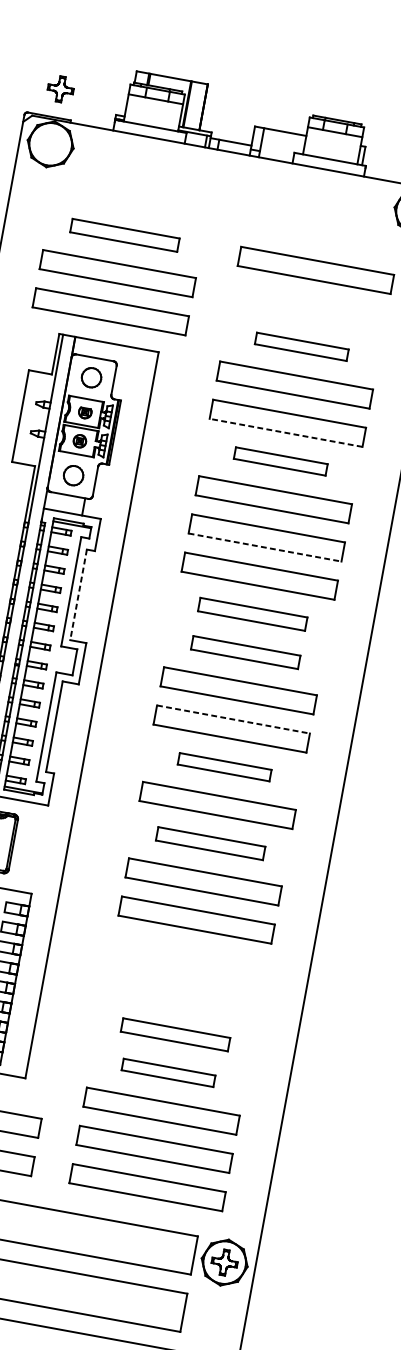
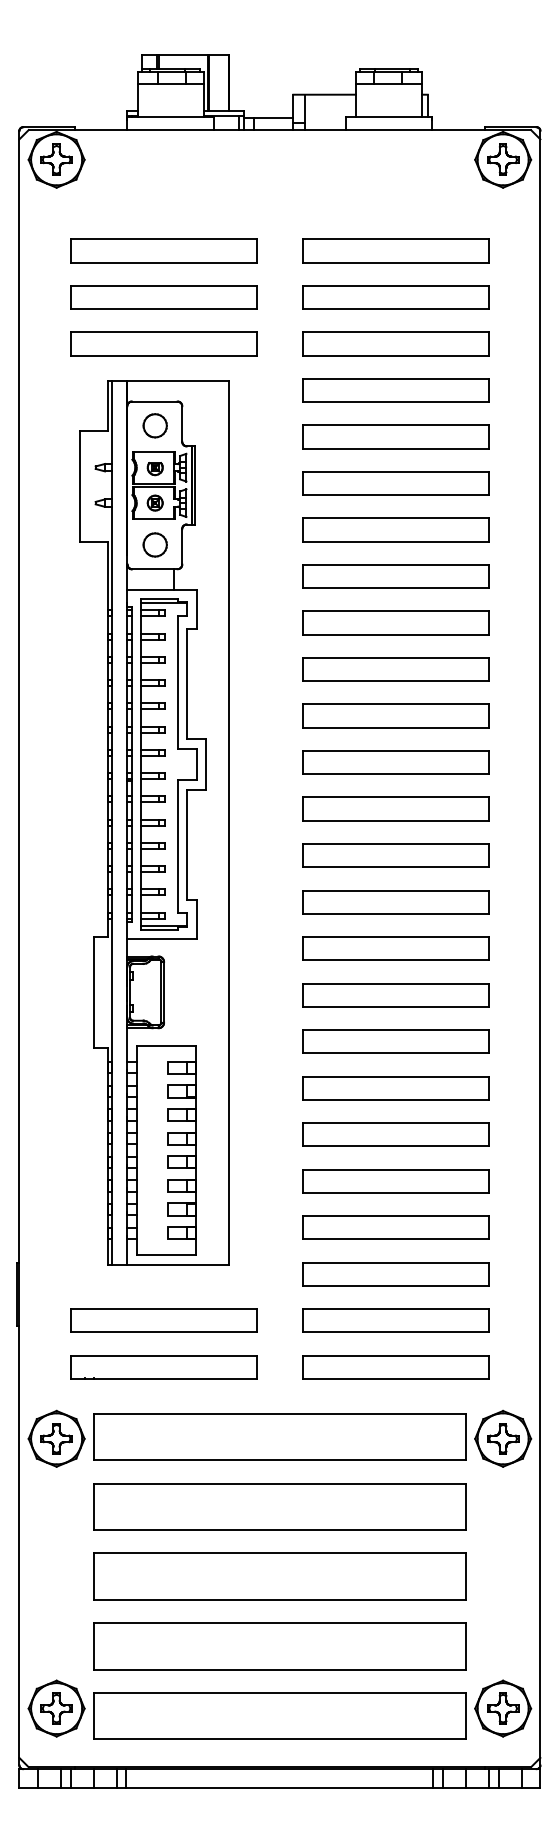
part: (60, 89) -> (56, 159), moved
part: (124, 234) -> (163, 250), size x1.43
part: (308, 308) -> (395, 297), added
part: (301, 346) -> (395, 343), size x1.67
line: (285, 432) -> (395, 448), dashed -> solid
part: (280, 461) -> (395, 483), size x1.67
line: (265, 547) -> (396, 588), dashed -> solid
line: (78, 595) -> (186, 684), dashed -> solid
part: (252, 614) -> (395, 669), size x1.43
part: (245, 652) -> (395, 715), size x1.43
line: (233, 719) -> (396, 797), dashed -> solid
part: (224, 767) -> (395, 855), size x1.67
part: (210, 843) -> (395, 948), size x1.43
part: (189, 958) -> (395, 1088), added
part: (182, 996) -> (395, 1134), added
part: (175, 1034) -> (395, 1181), size x1.43
part: (168, 1072) -> (395, 1227), size x1.67

